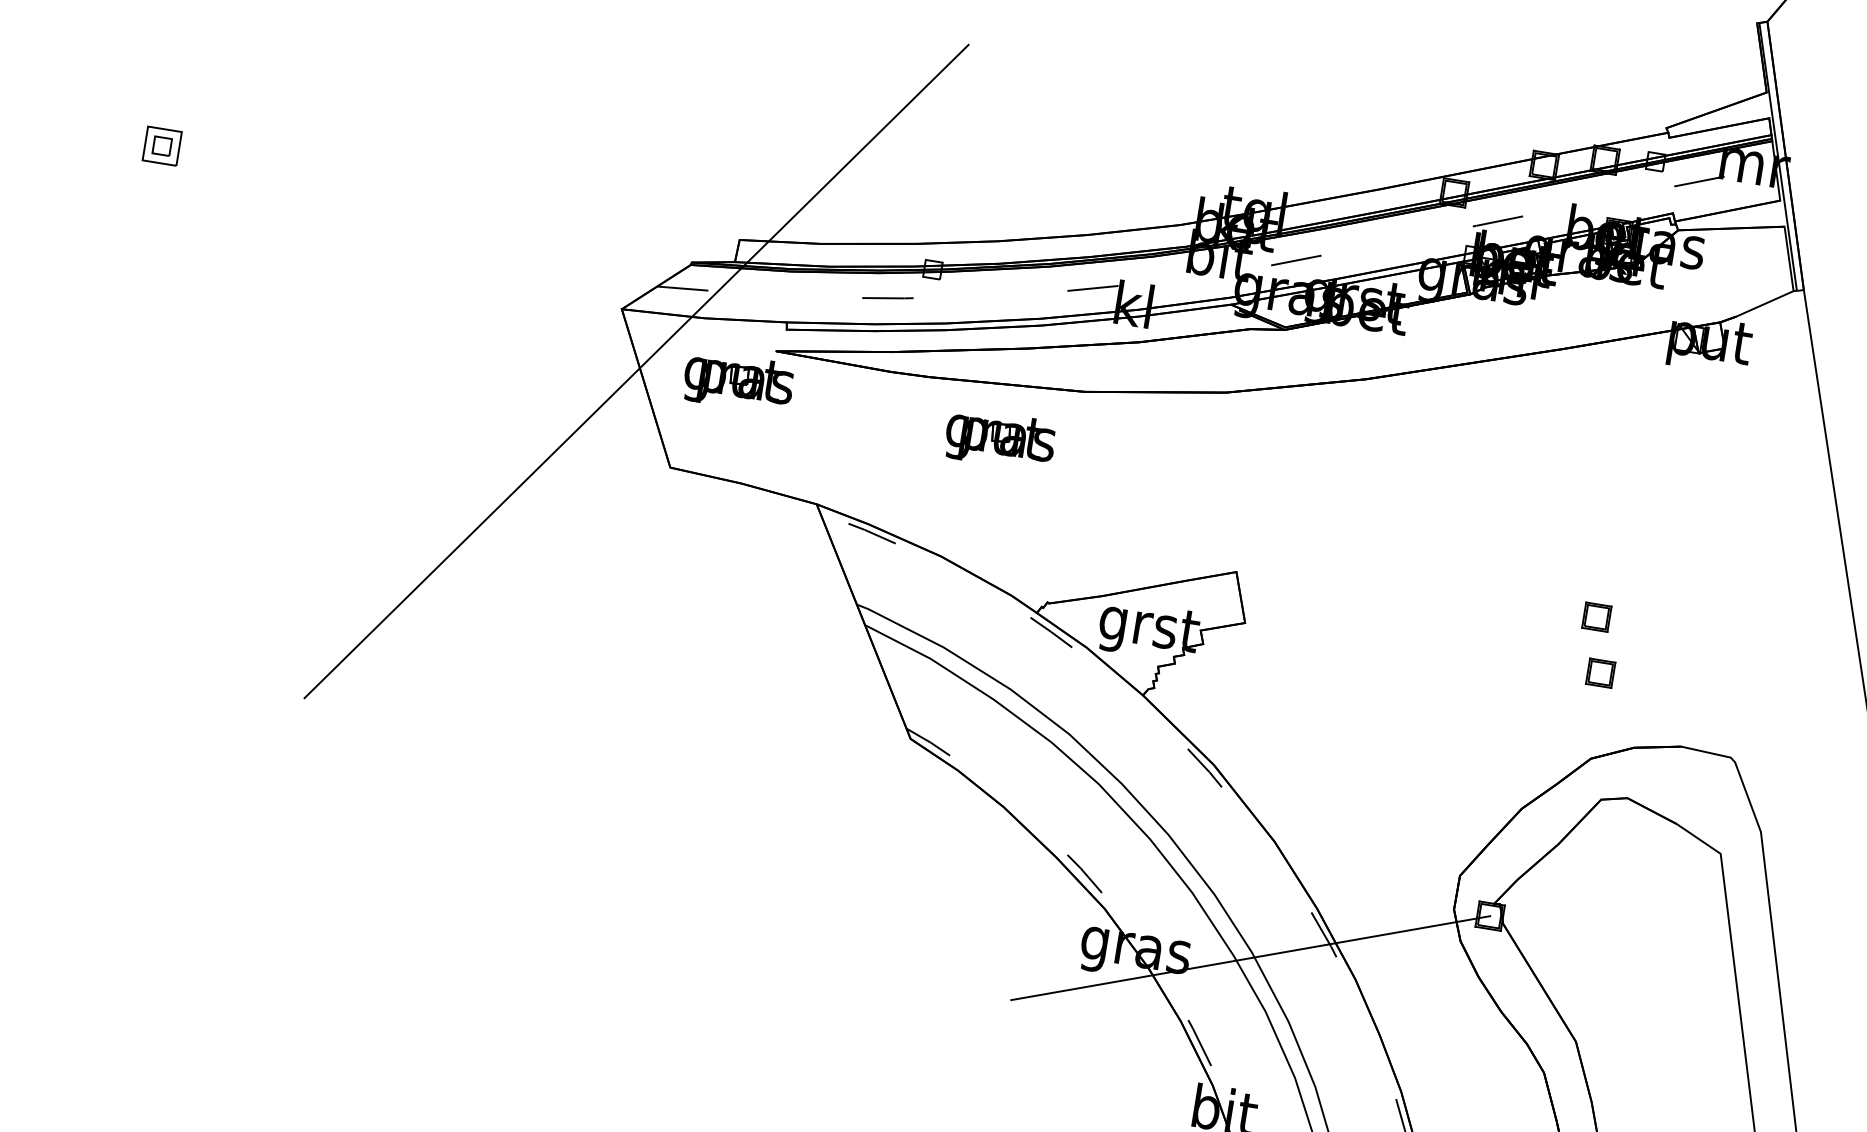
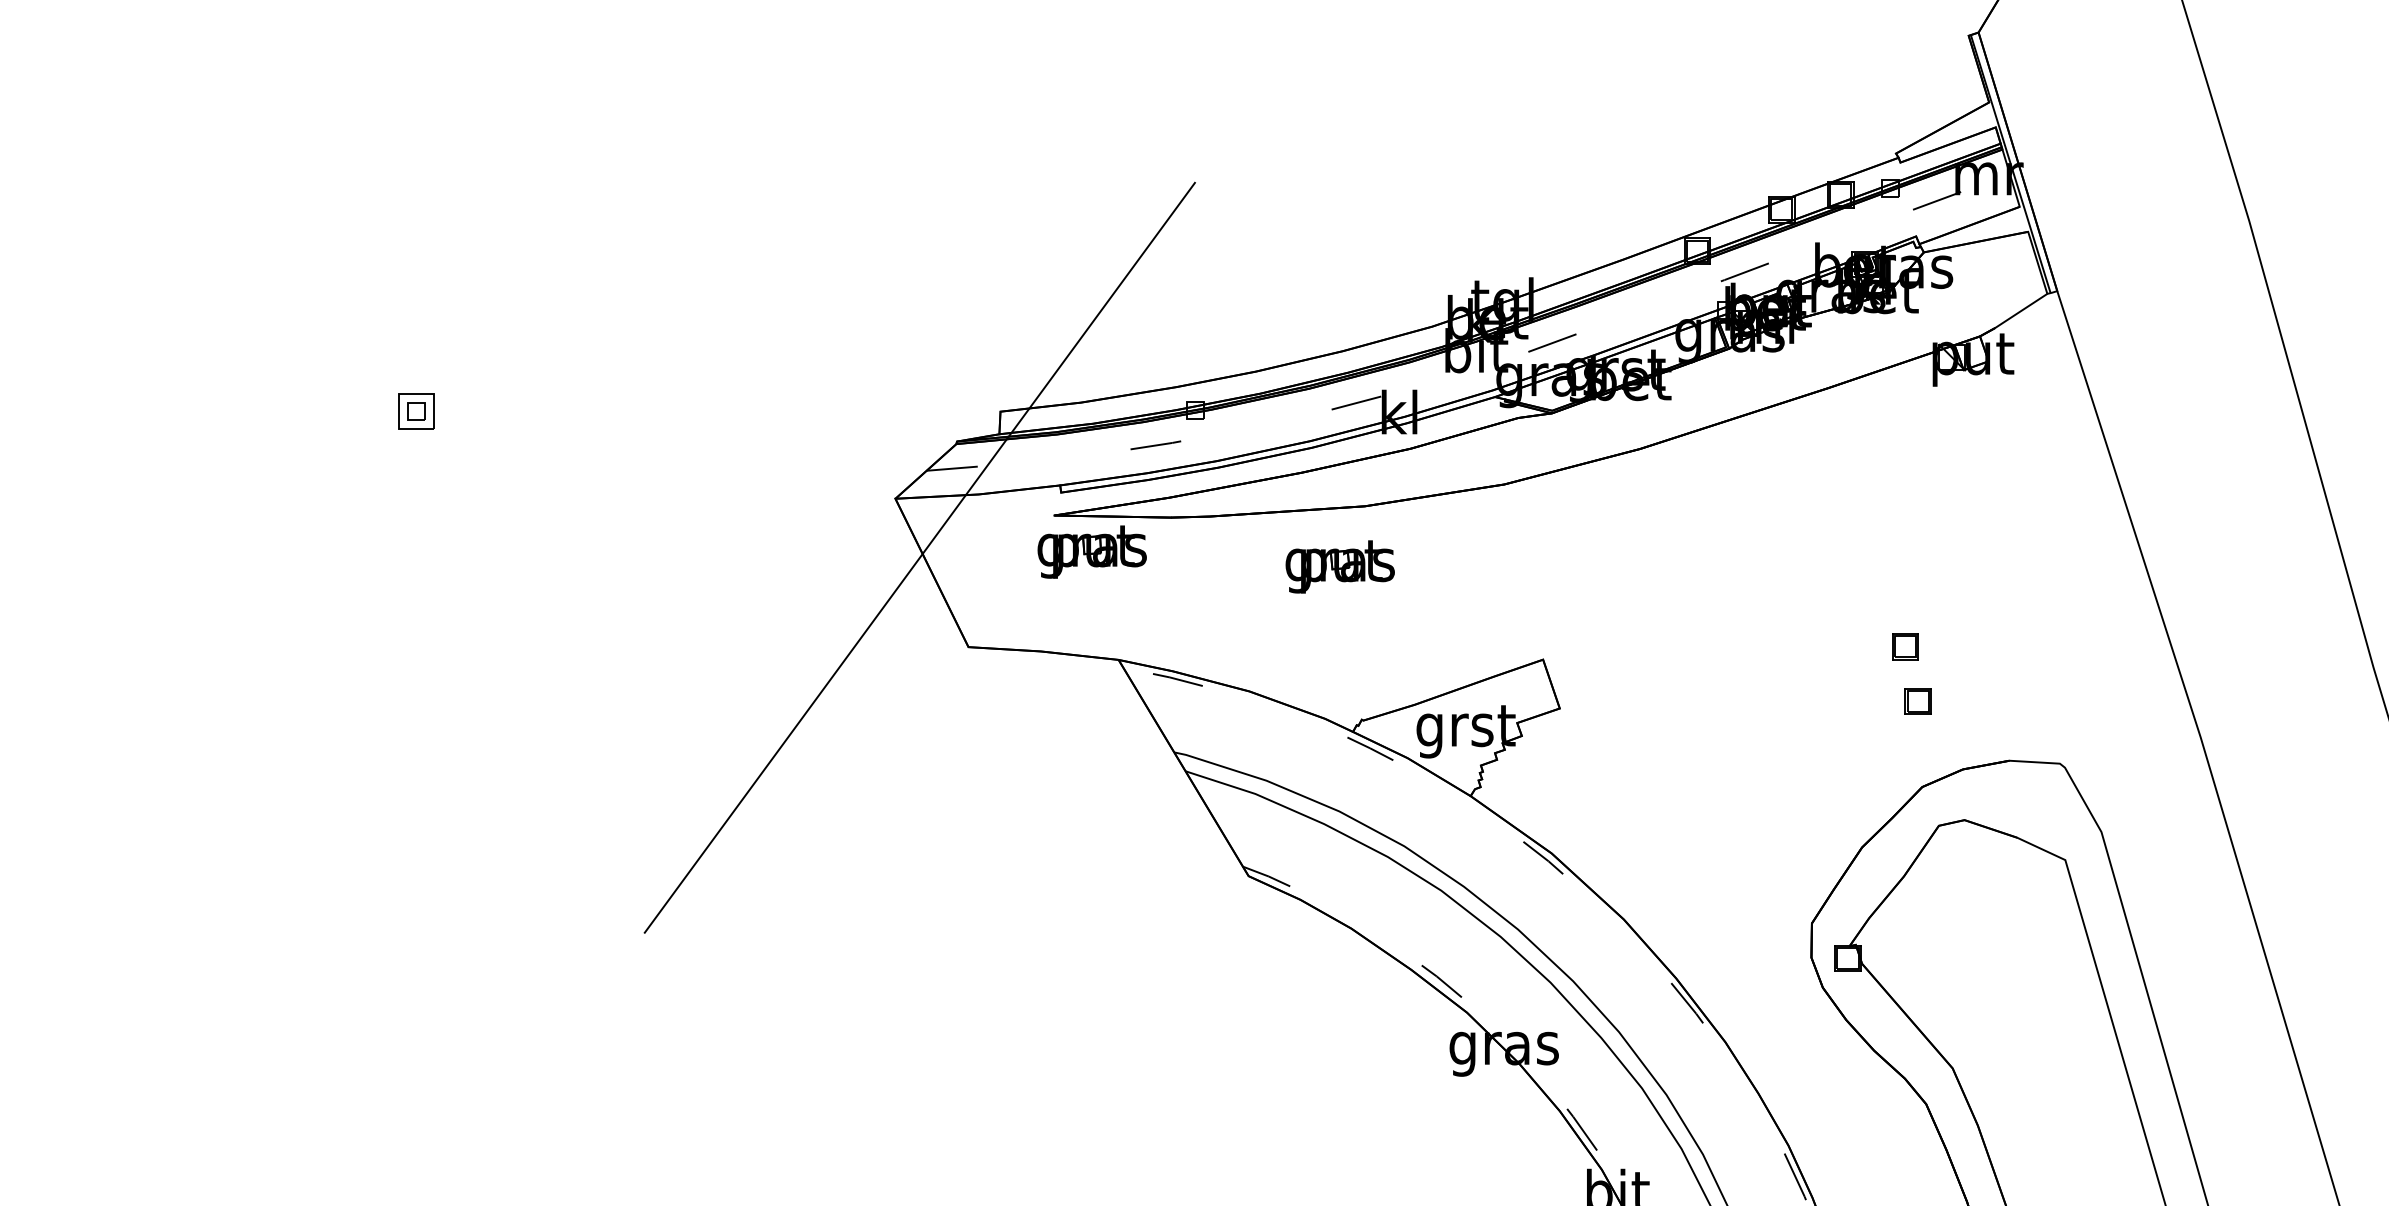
part: (738, 381) -> (1091, 551), moved
part: (999, 439) -> (1339, 566), moved
line: (1250, 957) -> (1618, 1037), removed

